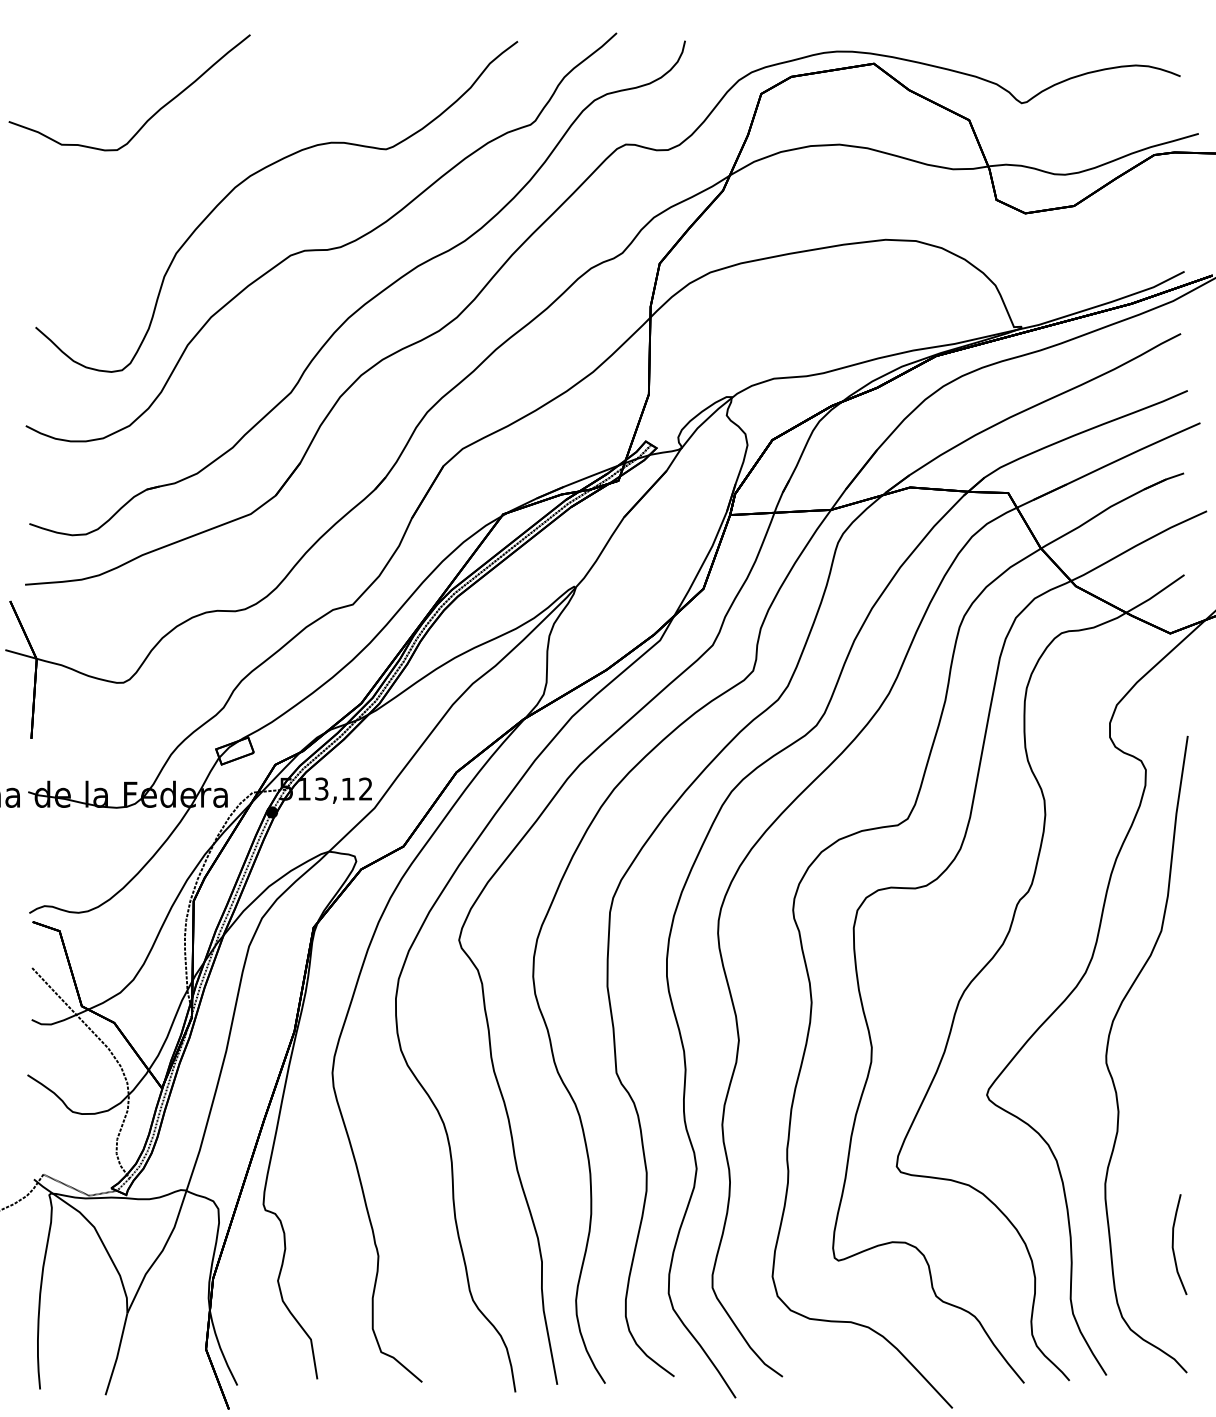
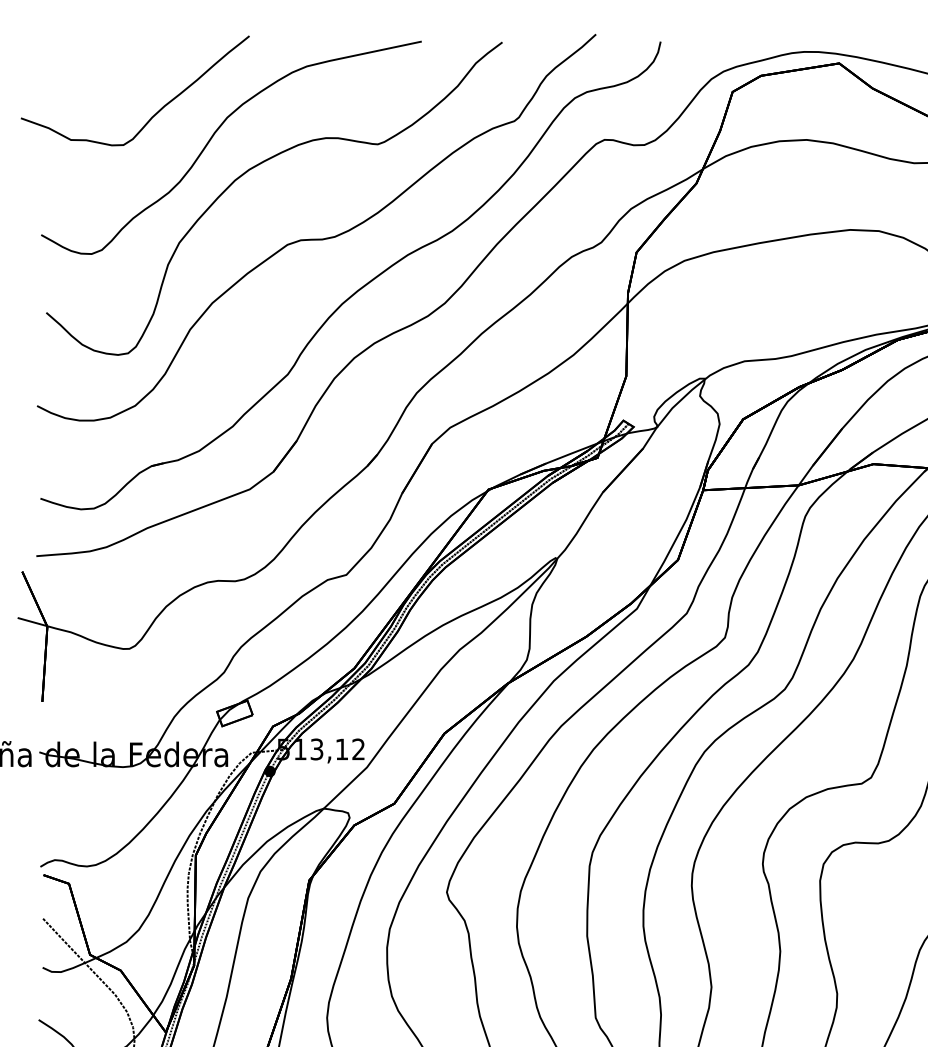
curve: (213, 139) -> (214, 135), added

